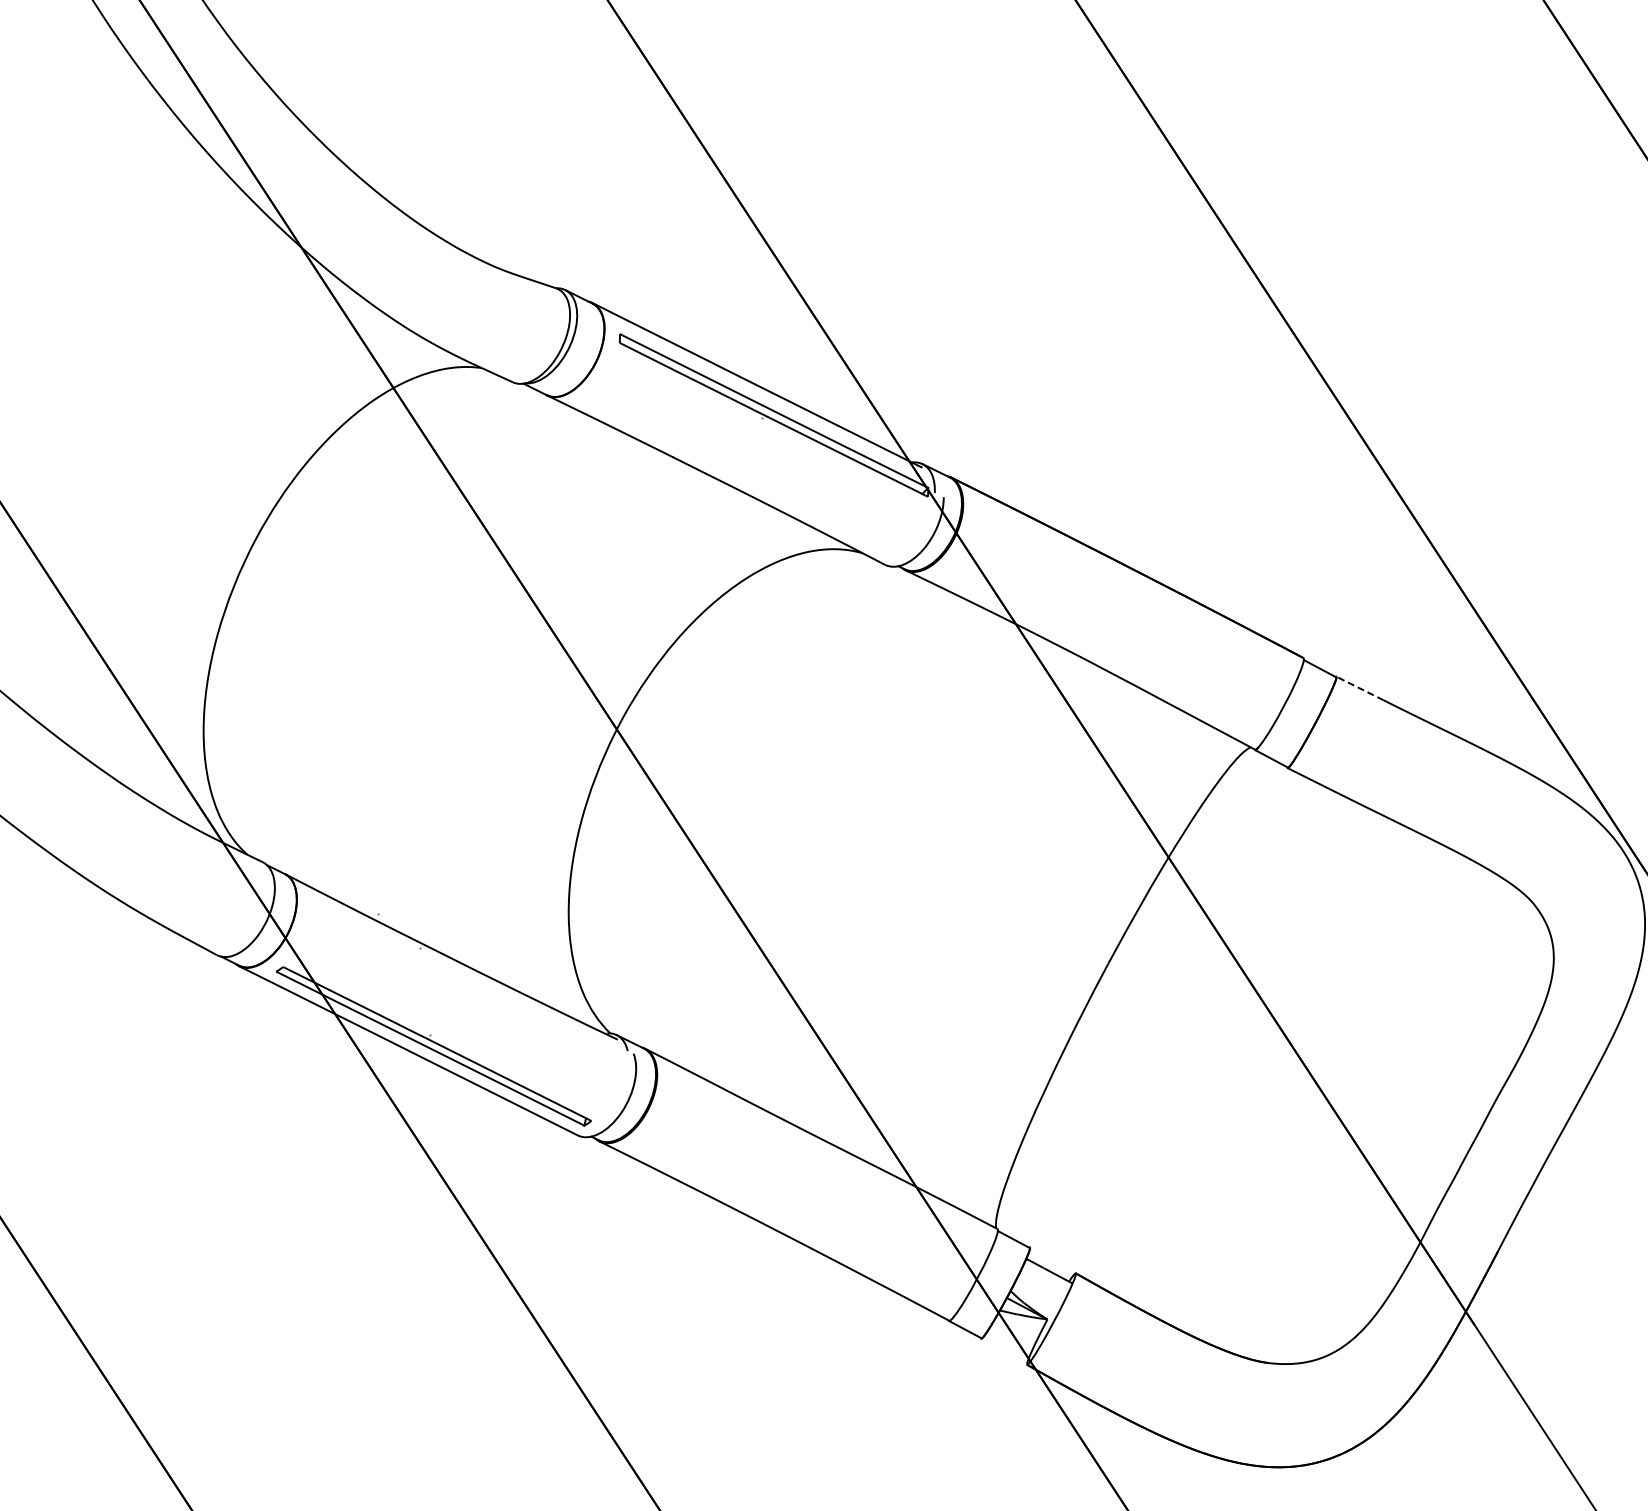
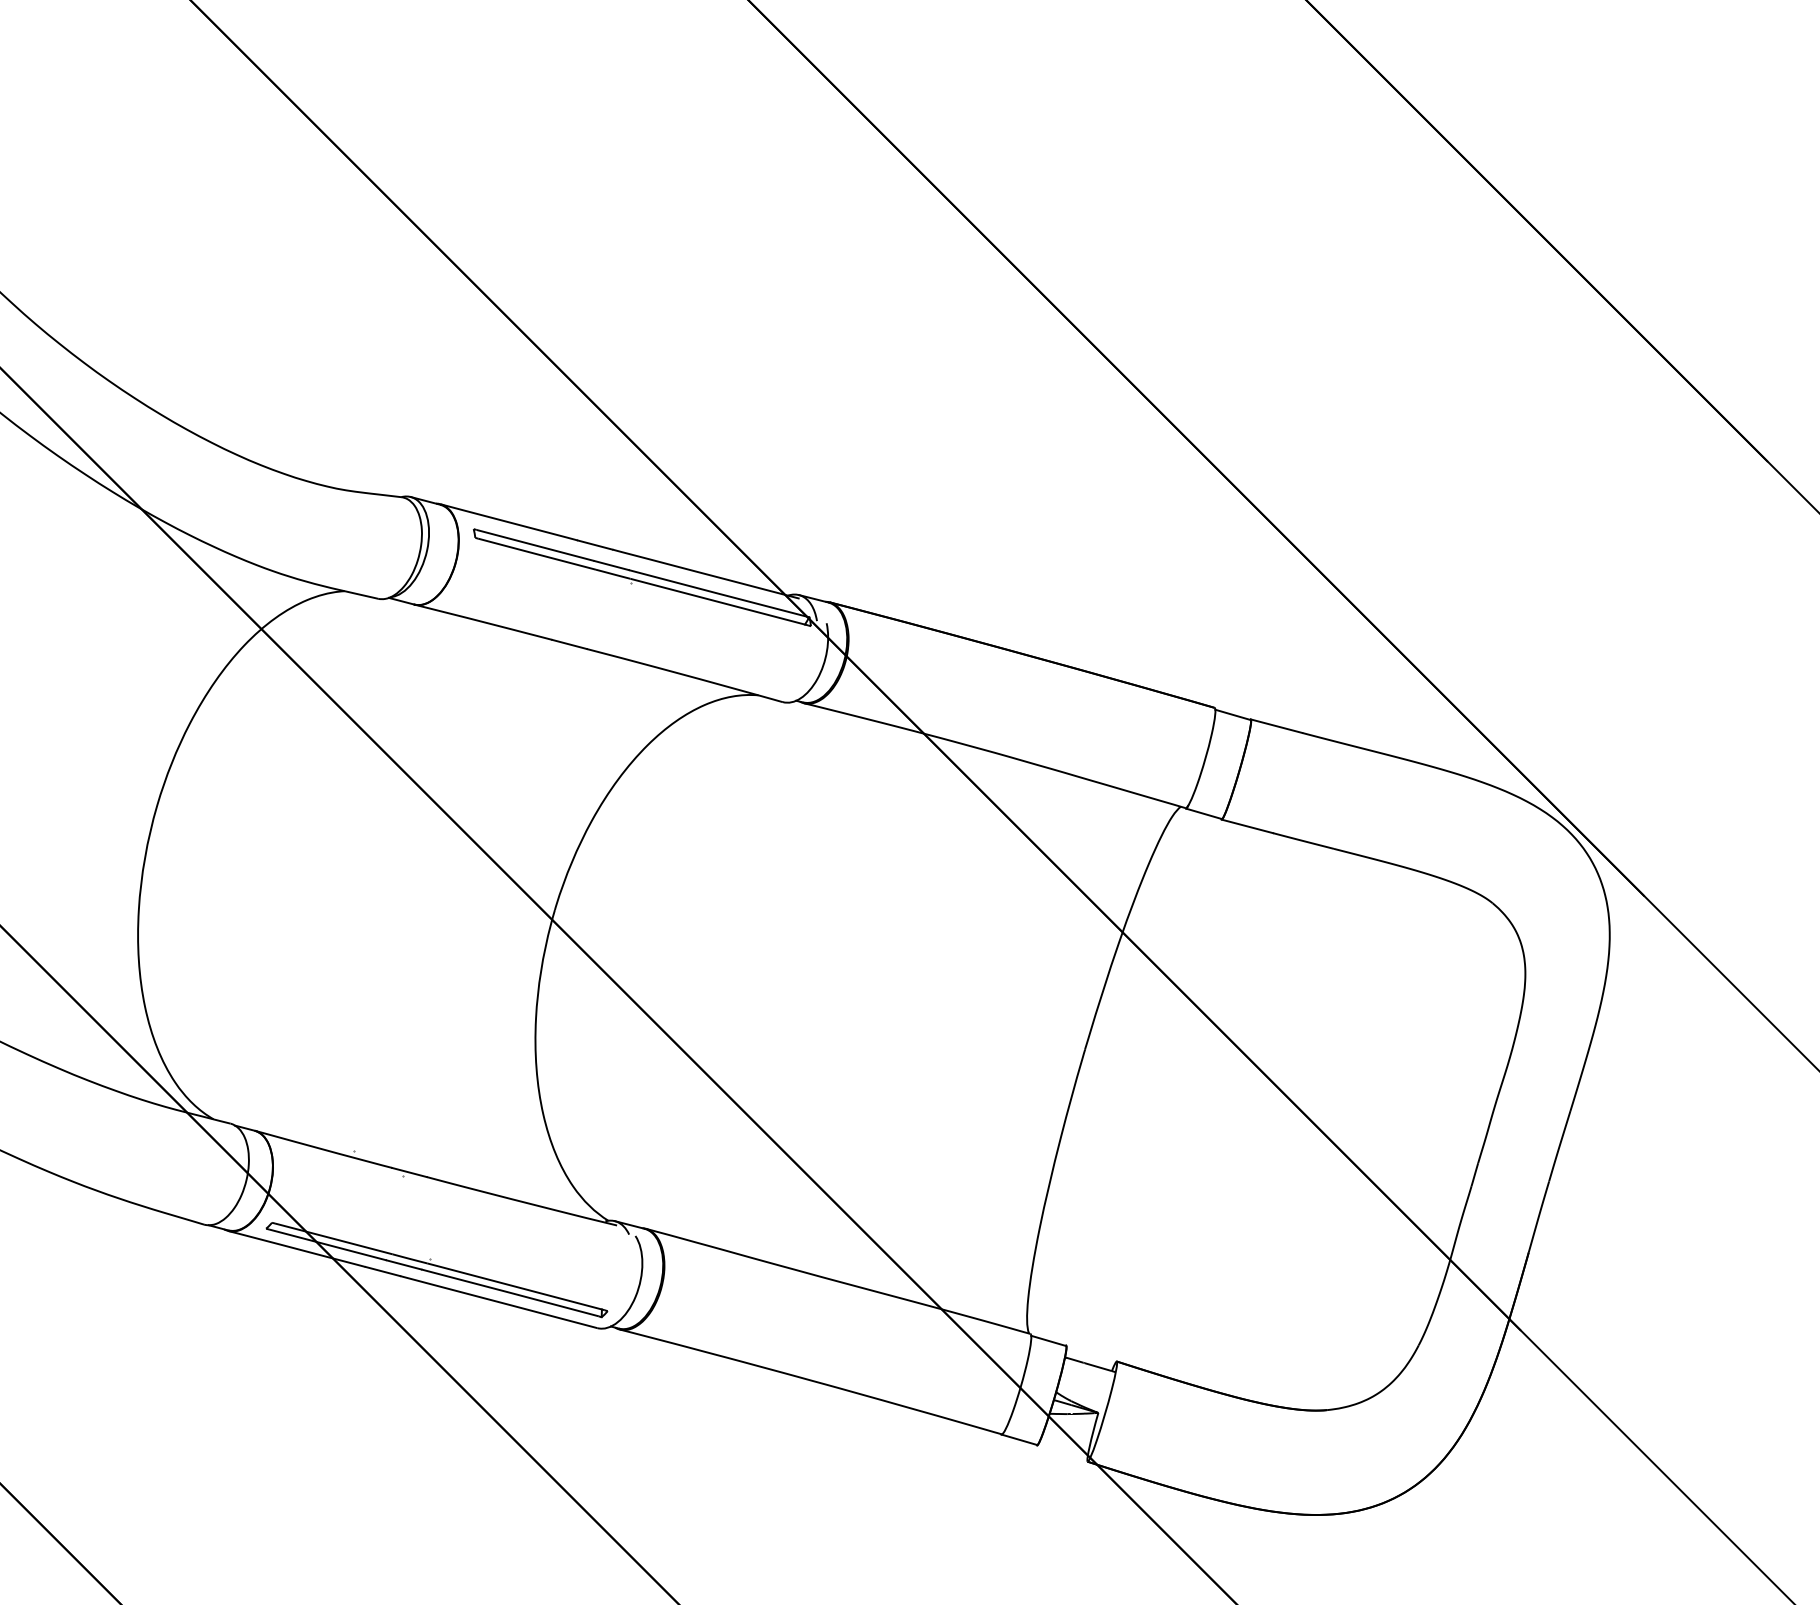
line: (1359, 688) -> (1276, 726), dashed -> solid

